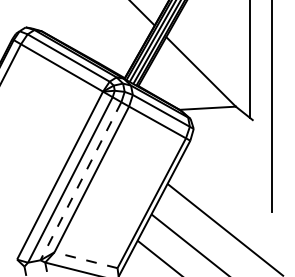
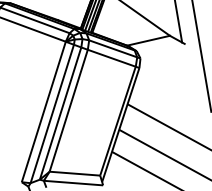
line: (80, 181) -> (60, 113), dashed -> solid
line: (85, 260) -> (74, 173), dashed -> solid

